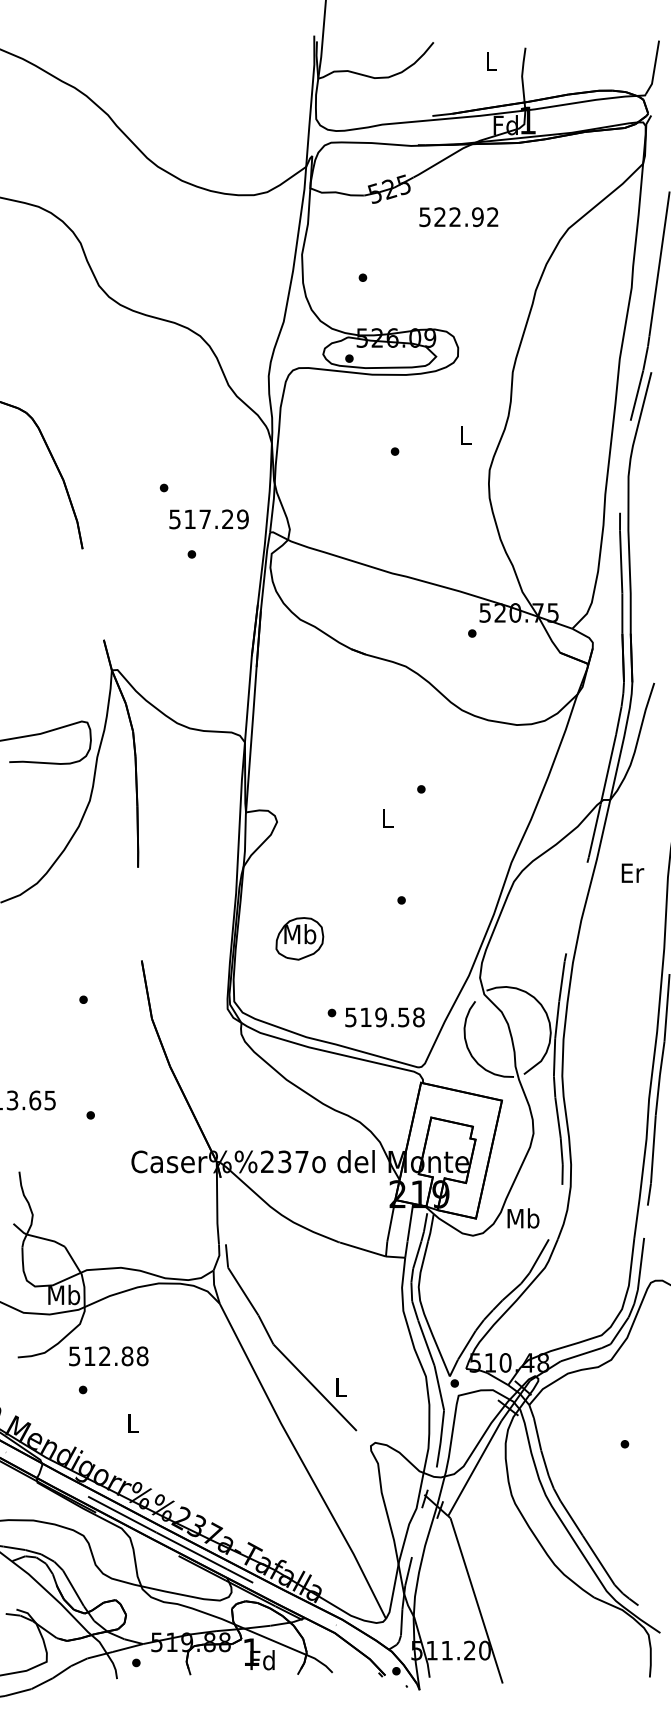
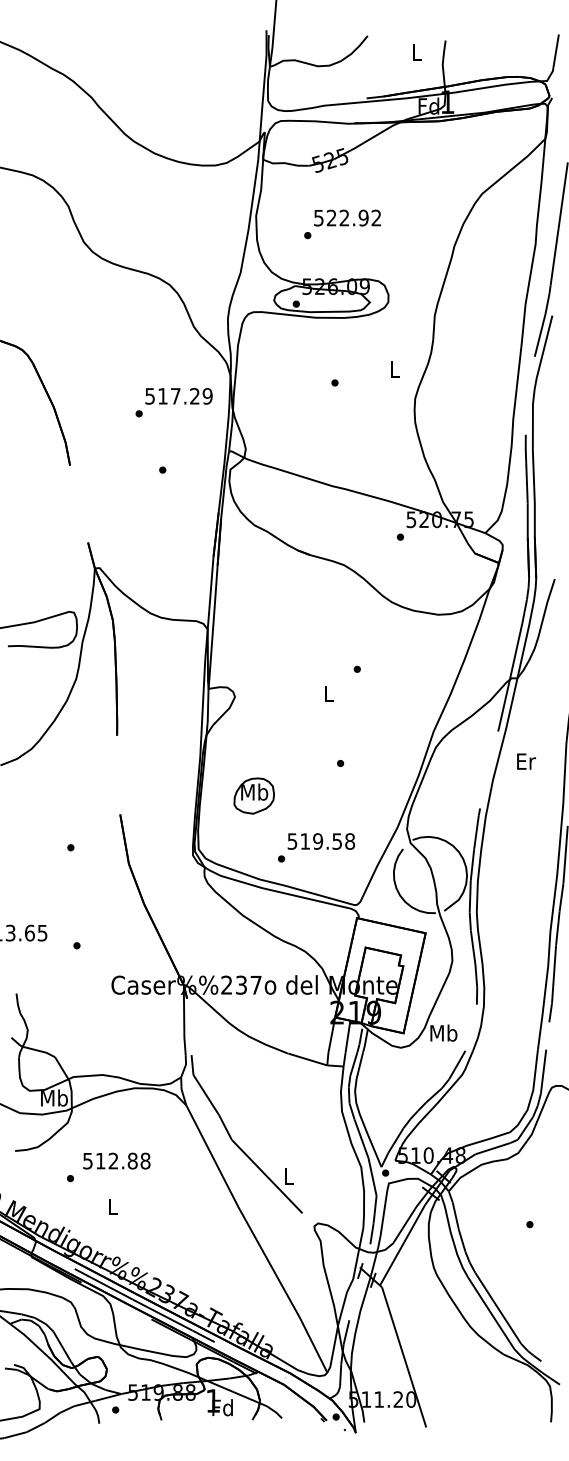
text: (458, 217) -> (347, 218), moved
text: (208, 519) -> (178, 396), moved
text: (632, 872) -> (526, 761), moved
text: (384, 1017) -> (320, 841), moved
text: (108, 1356) -> (116, 1161), moved

